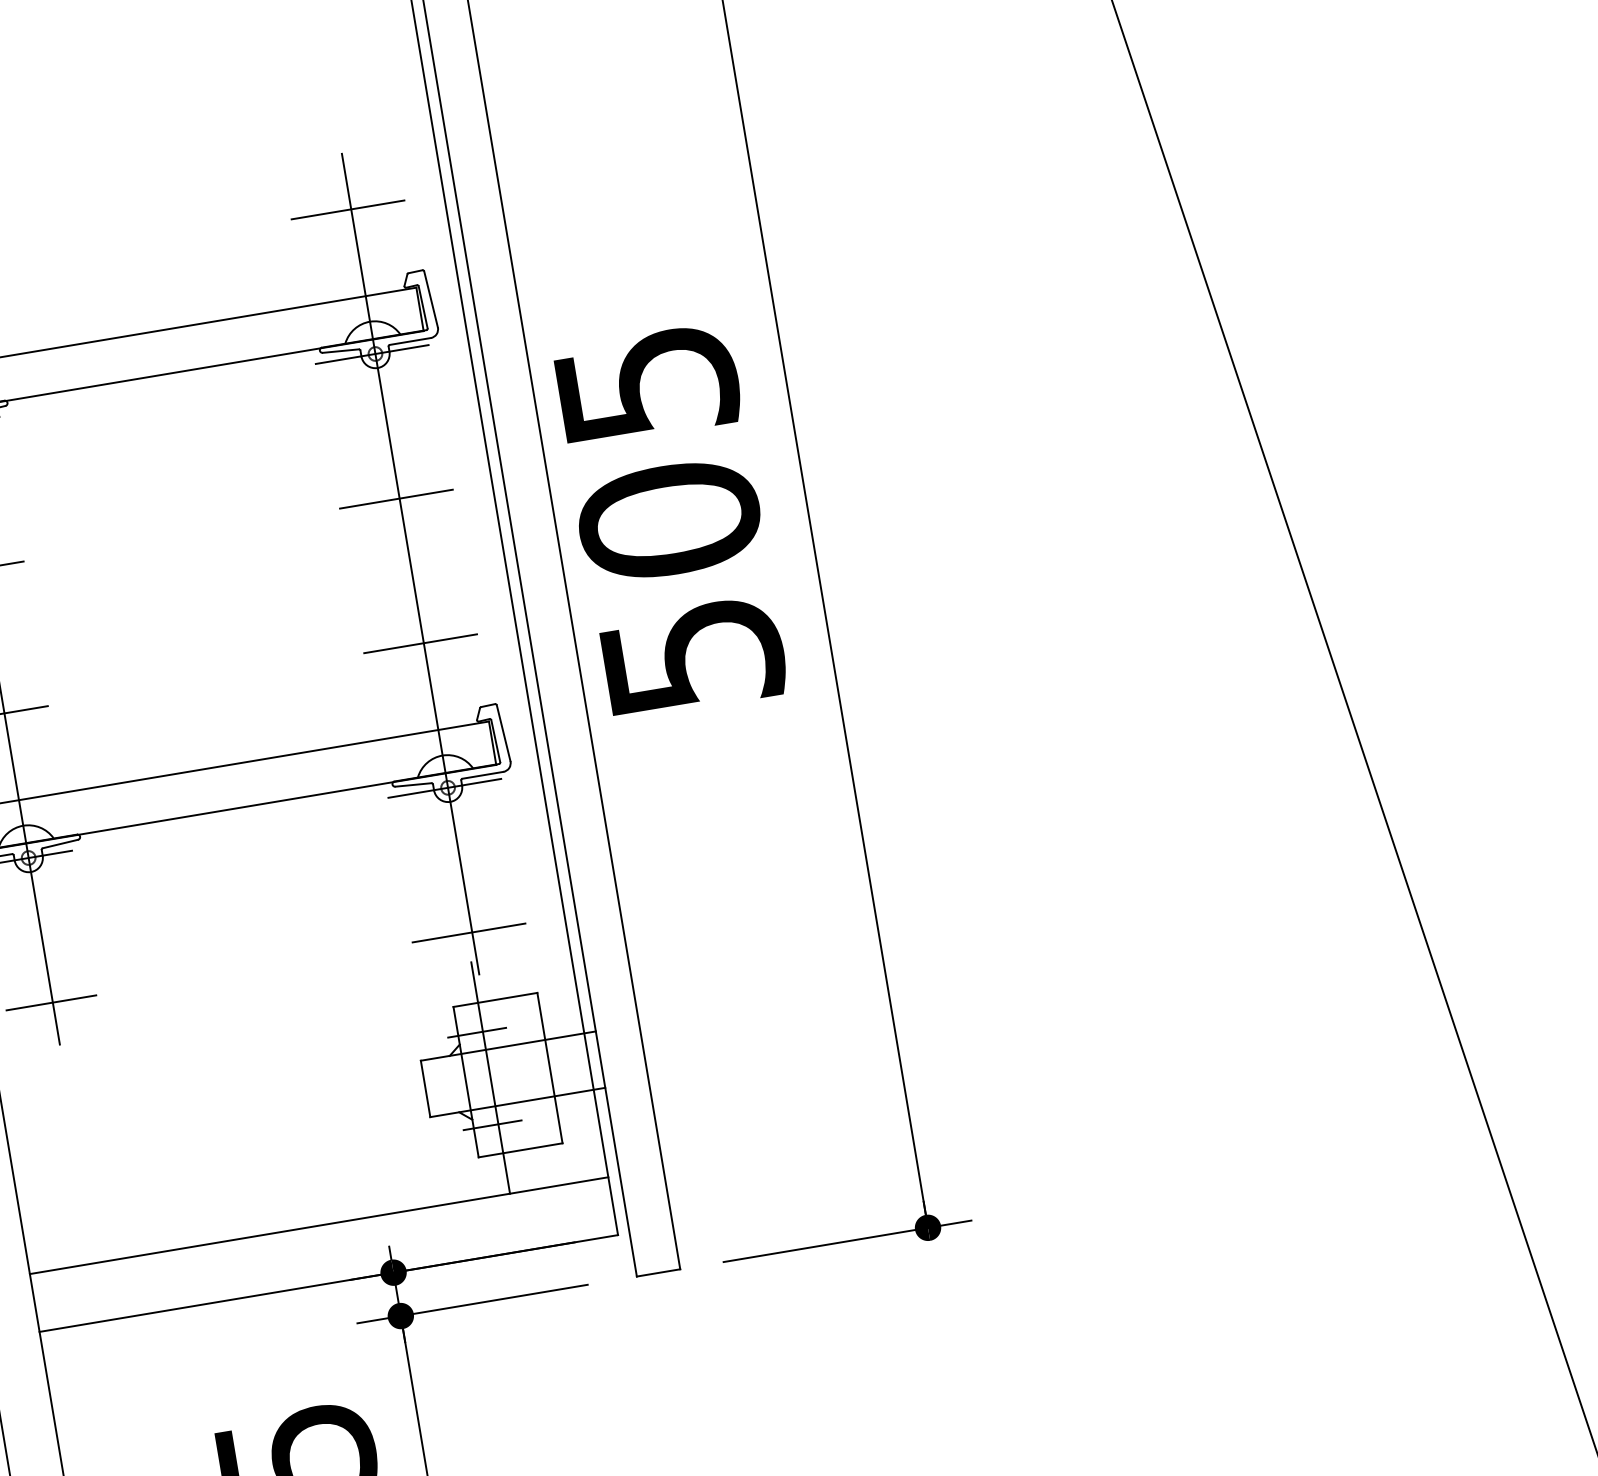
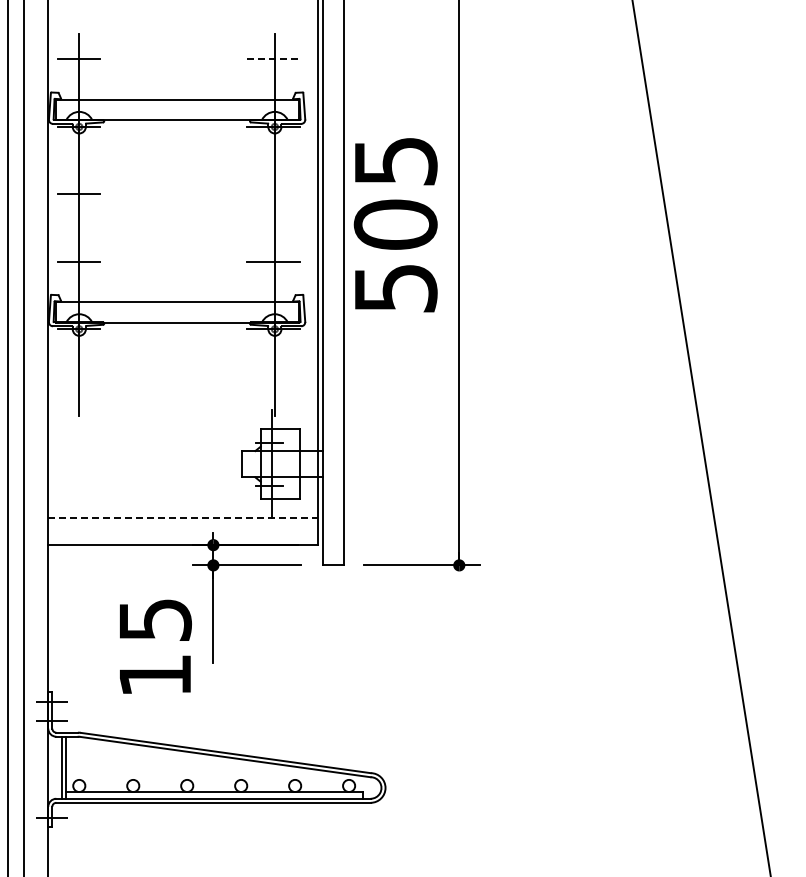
line: (348, 209) -> (273, 59), solid -> dashed
line: (396, 499) -> (273, 194), removed
line: (469, 932) -> (273, 396), removed
line: (51, 1002) -> (78, 396), removed
line: (319, 1226) -> (183, 518), solid -> dashed

